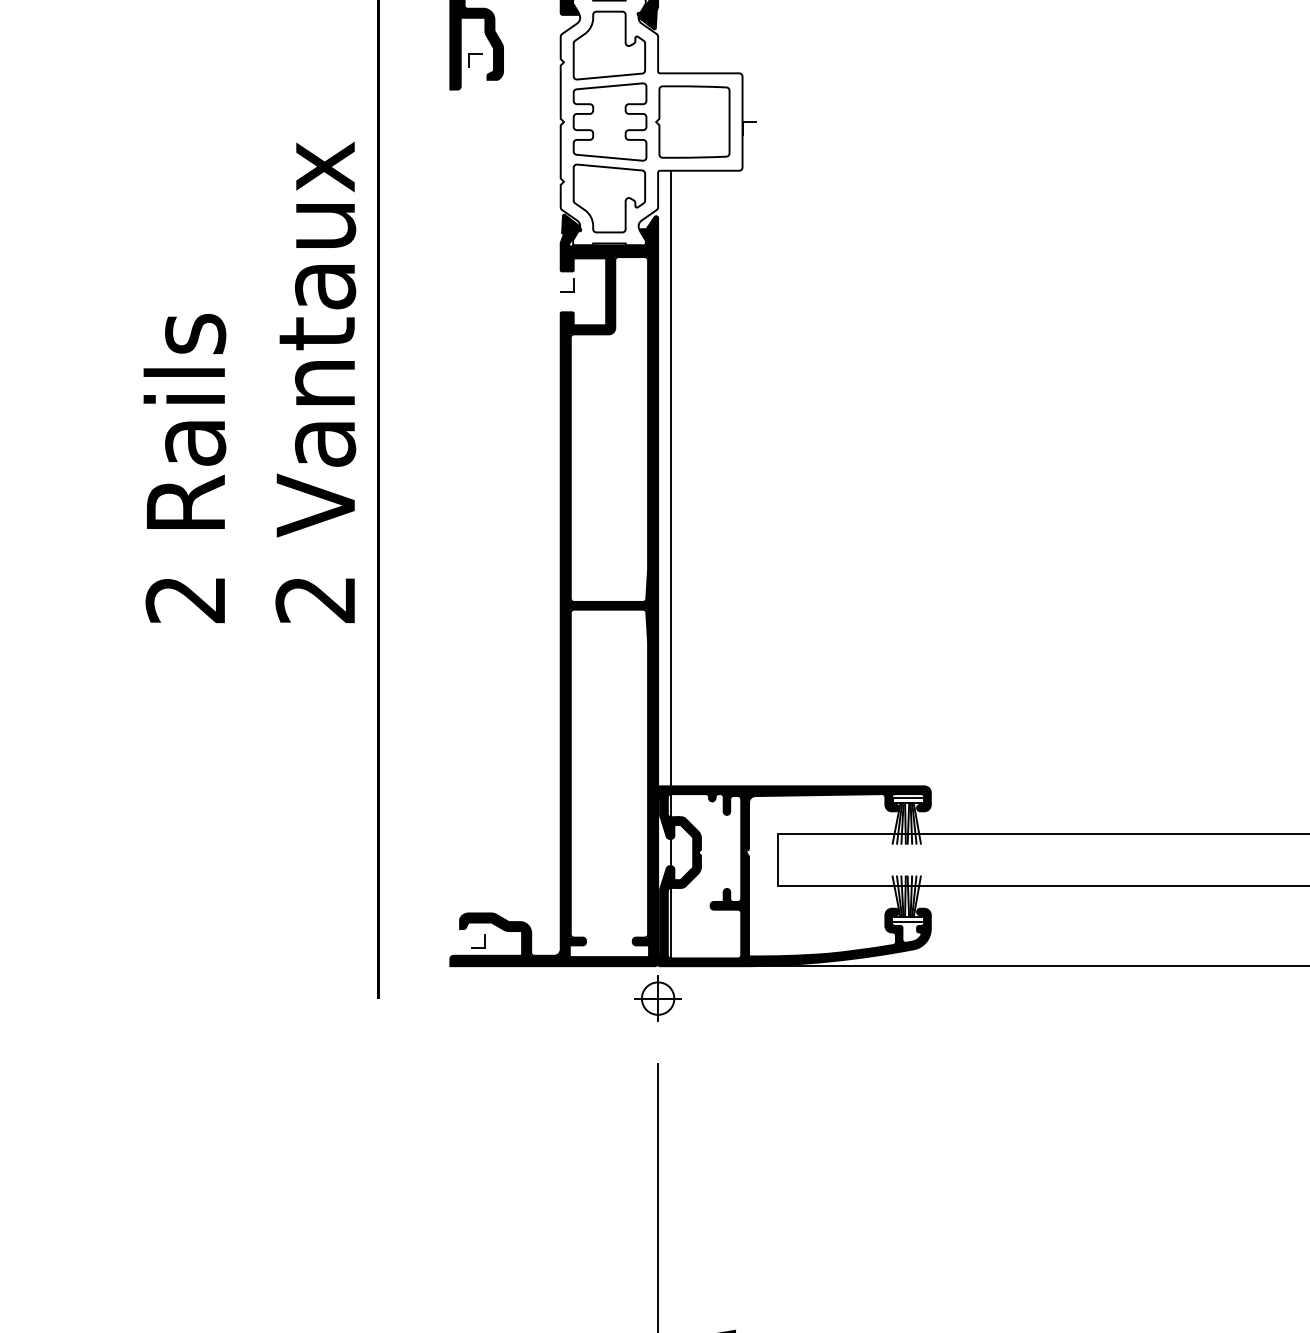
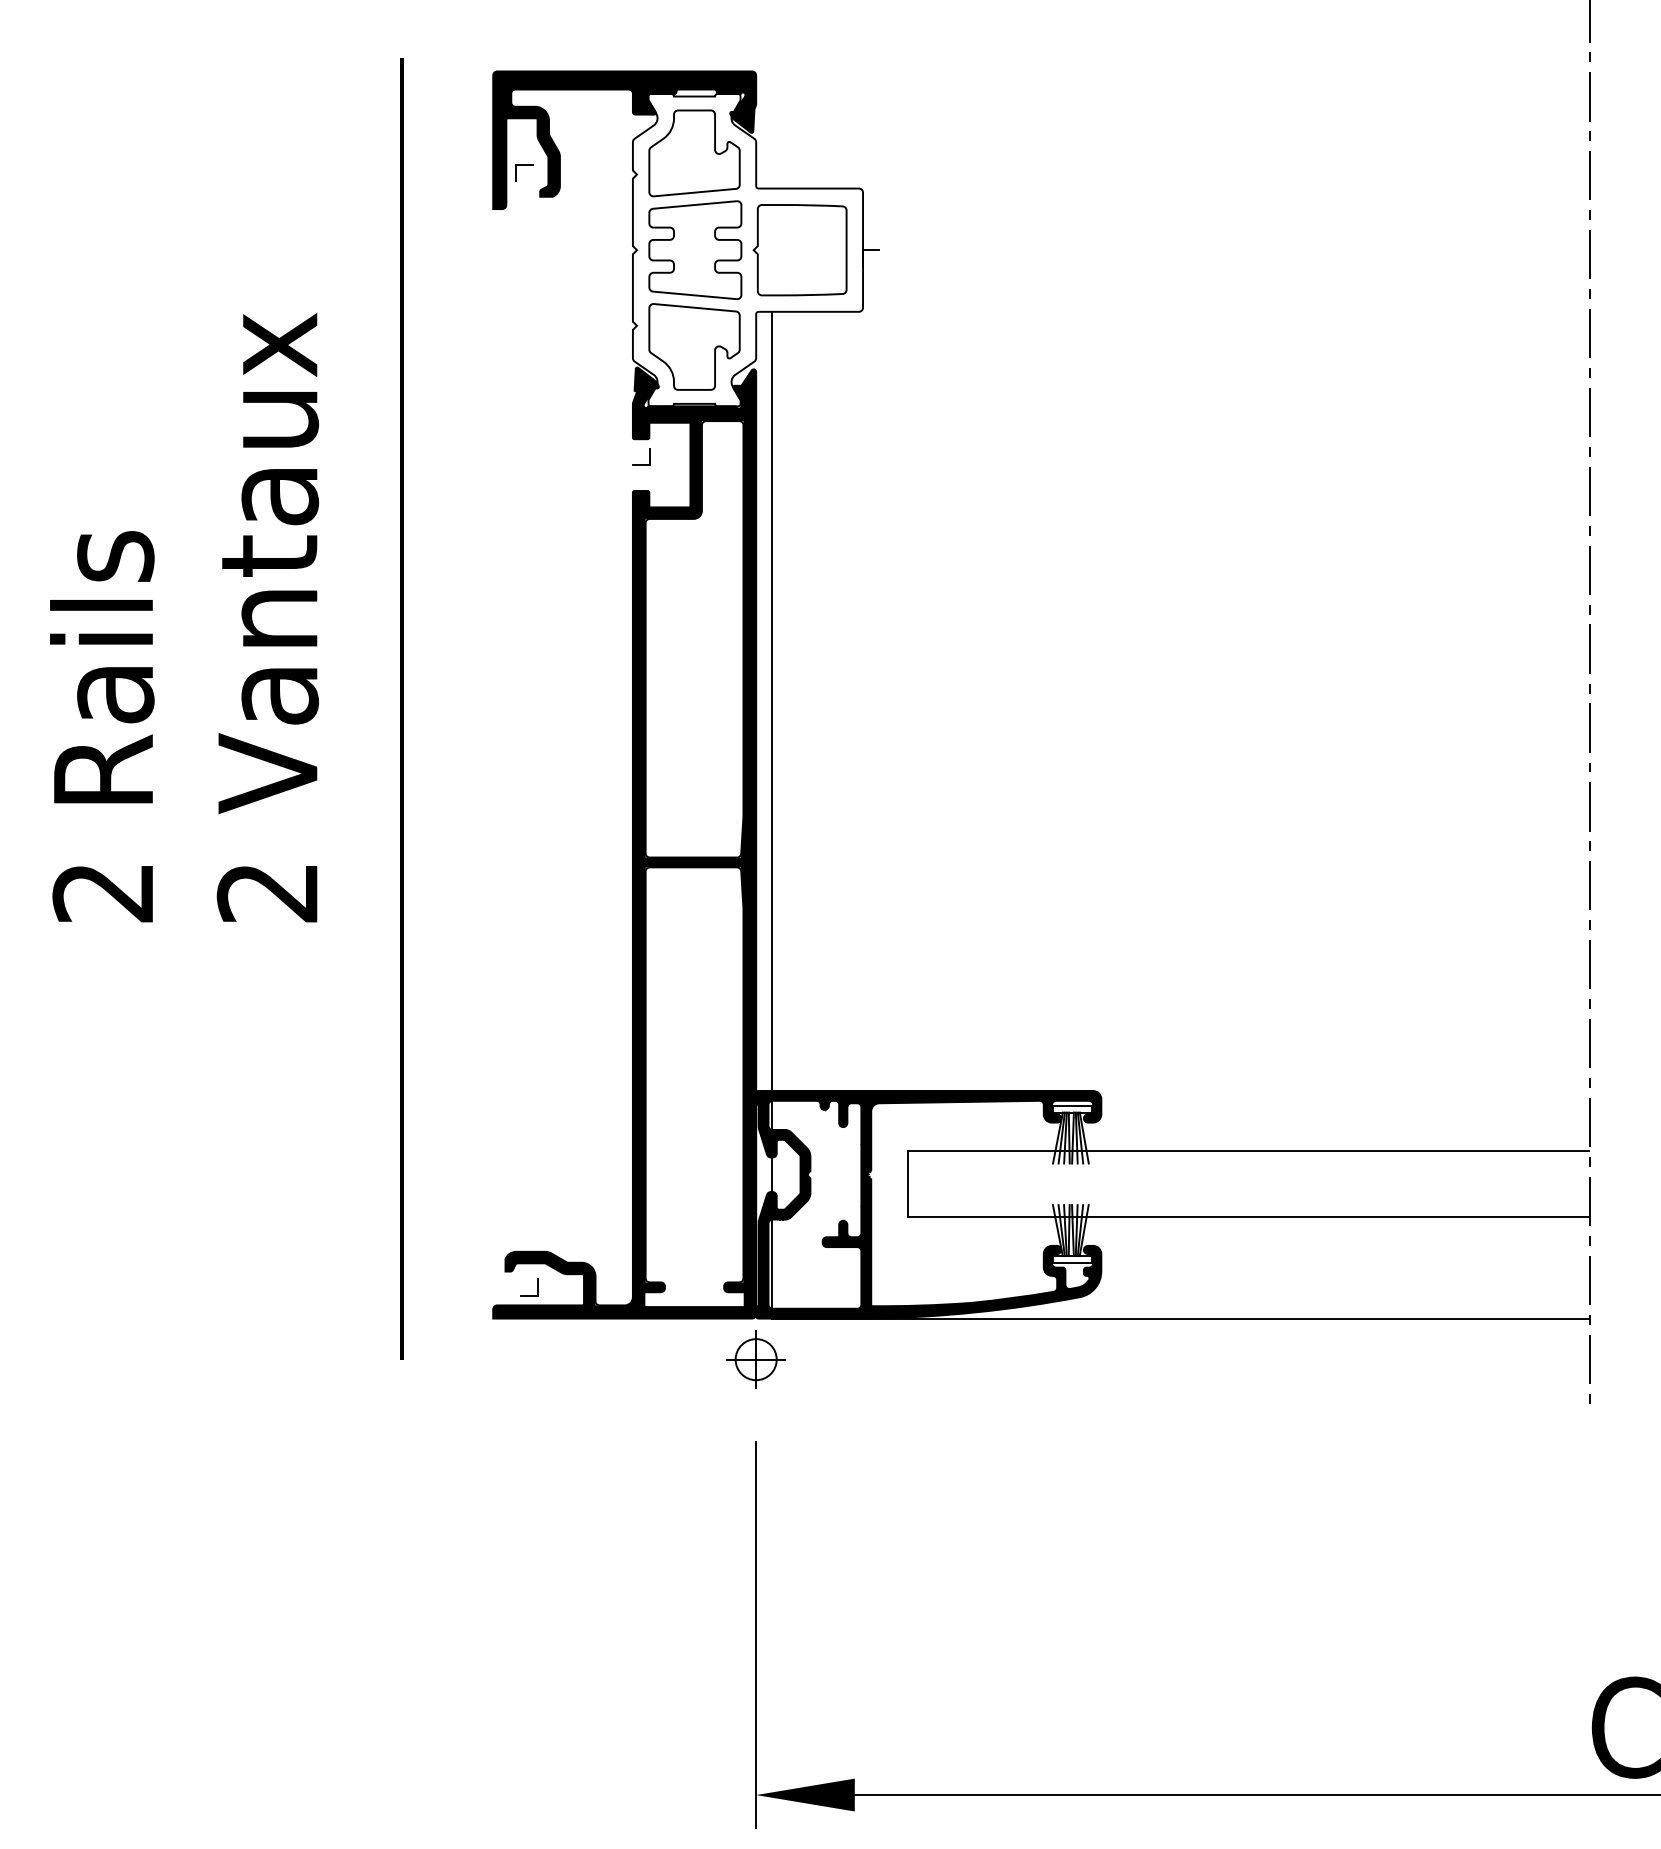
text: (249, 382) -> (184, 617), moved

